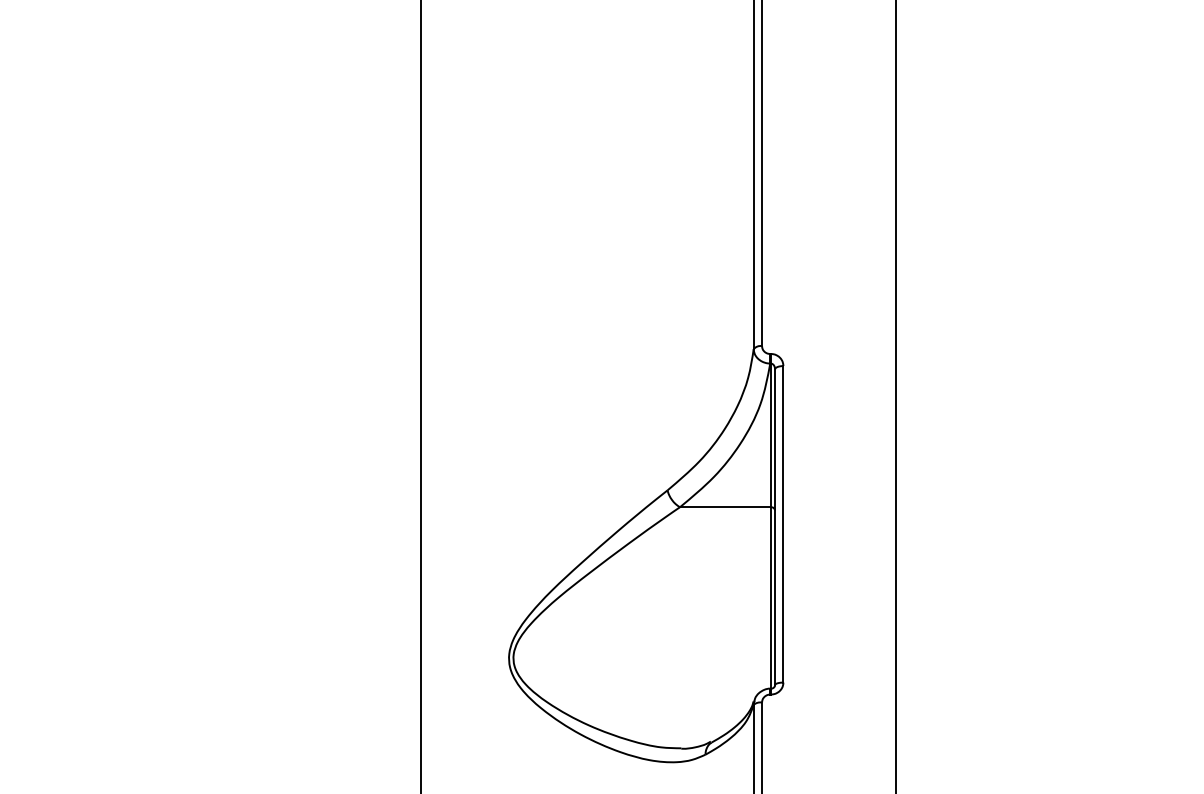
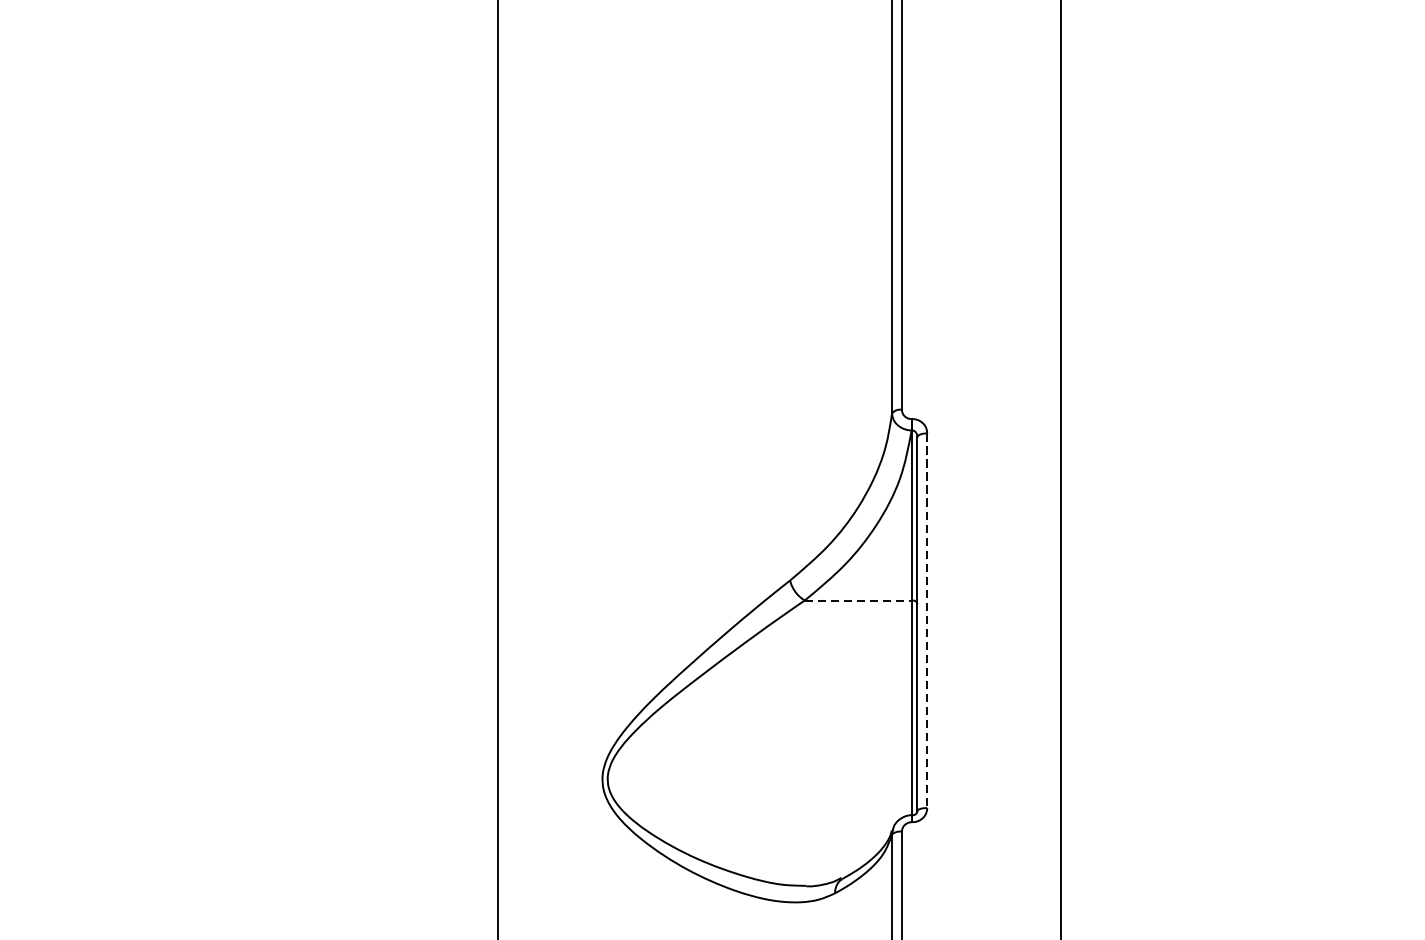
line: (725, 507) -> (858, 600), solid -> dashed
line: (783, 524) -> (927, 620), solid -> dashed

